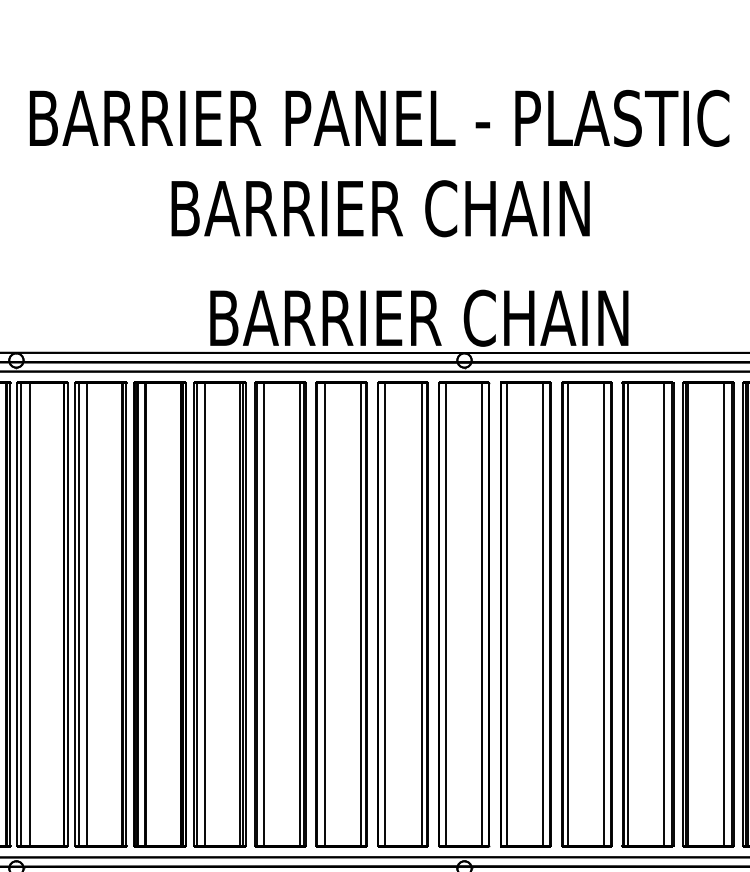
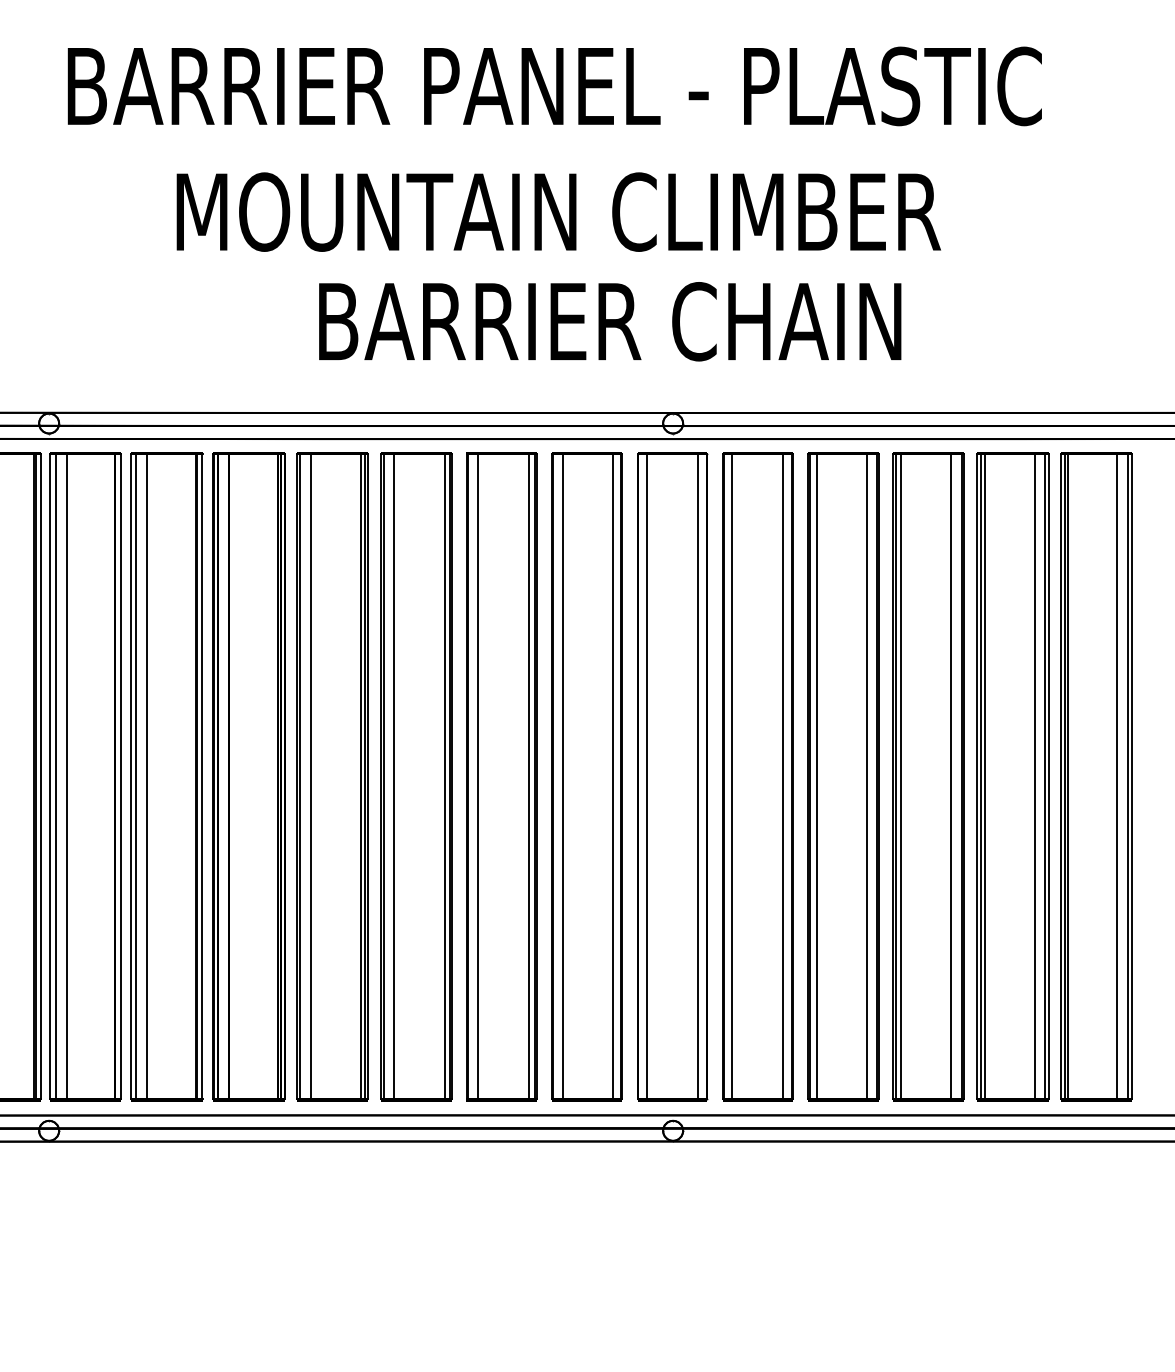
text: (382, 208) -> (558, 211), BARRIER CHAIN -> MOUNTAIN CLIMBER
text: (419, 318) -> (610, 321), moved

